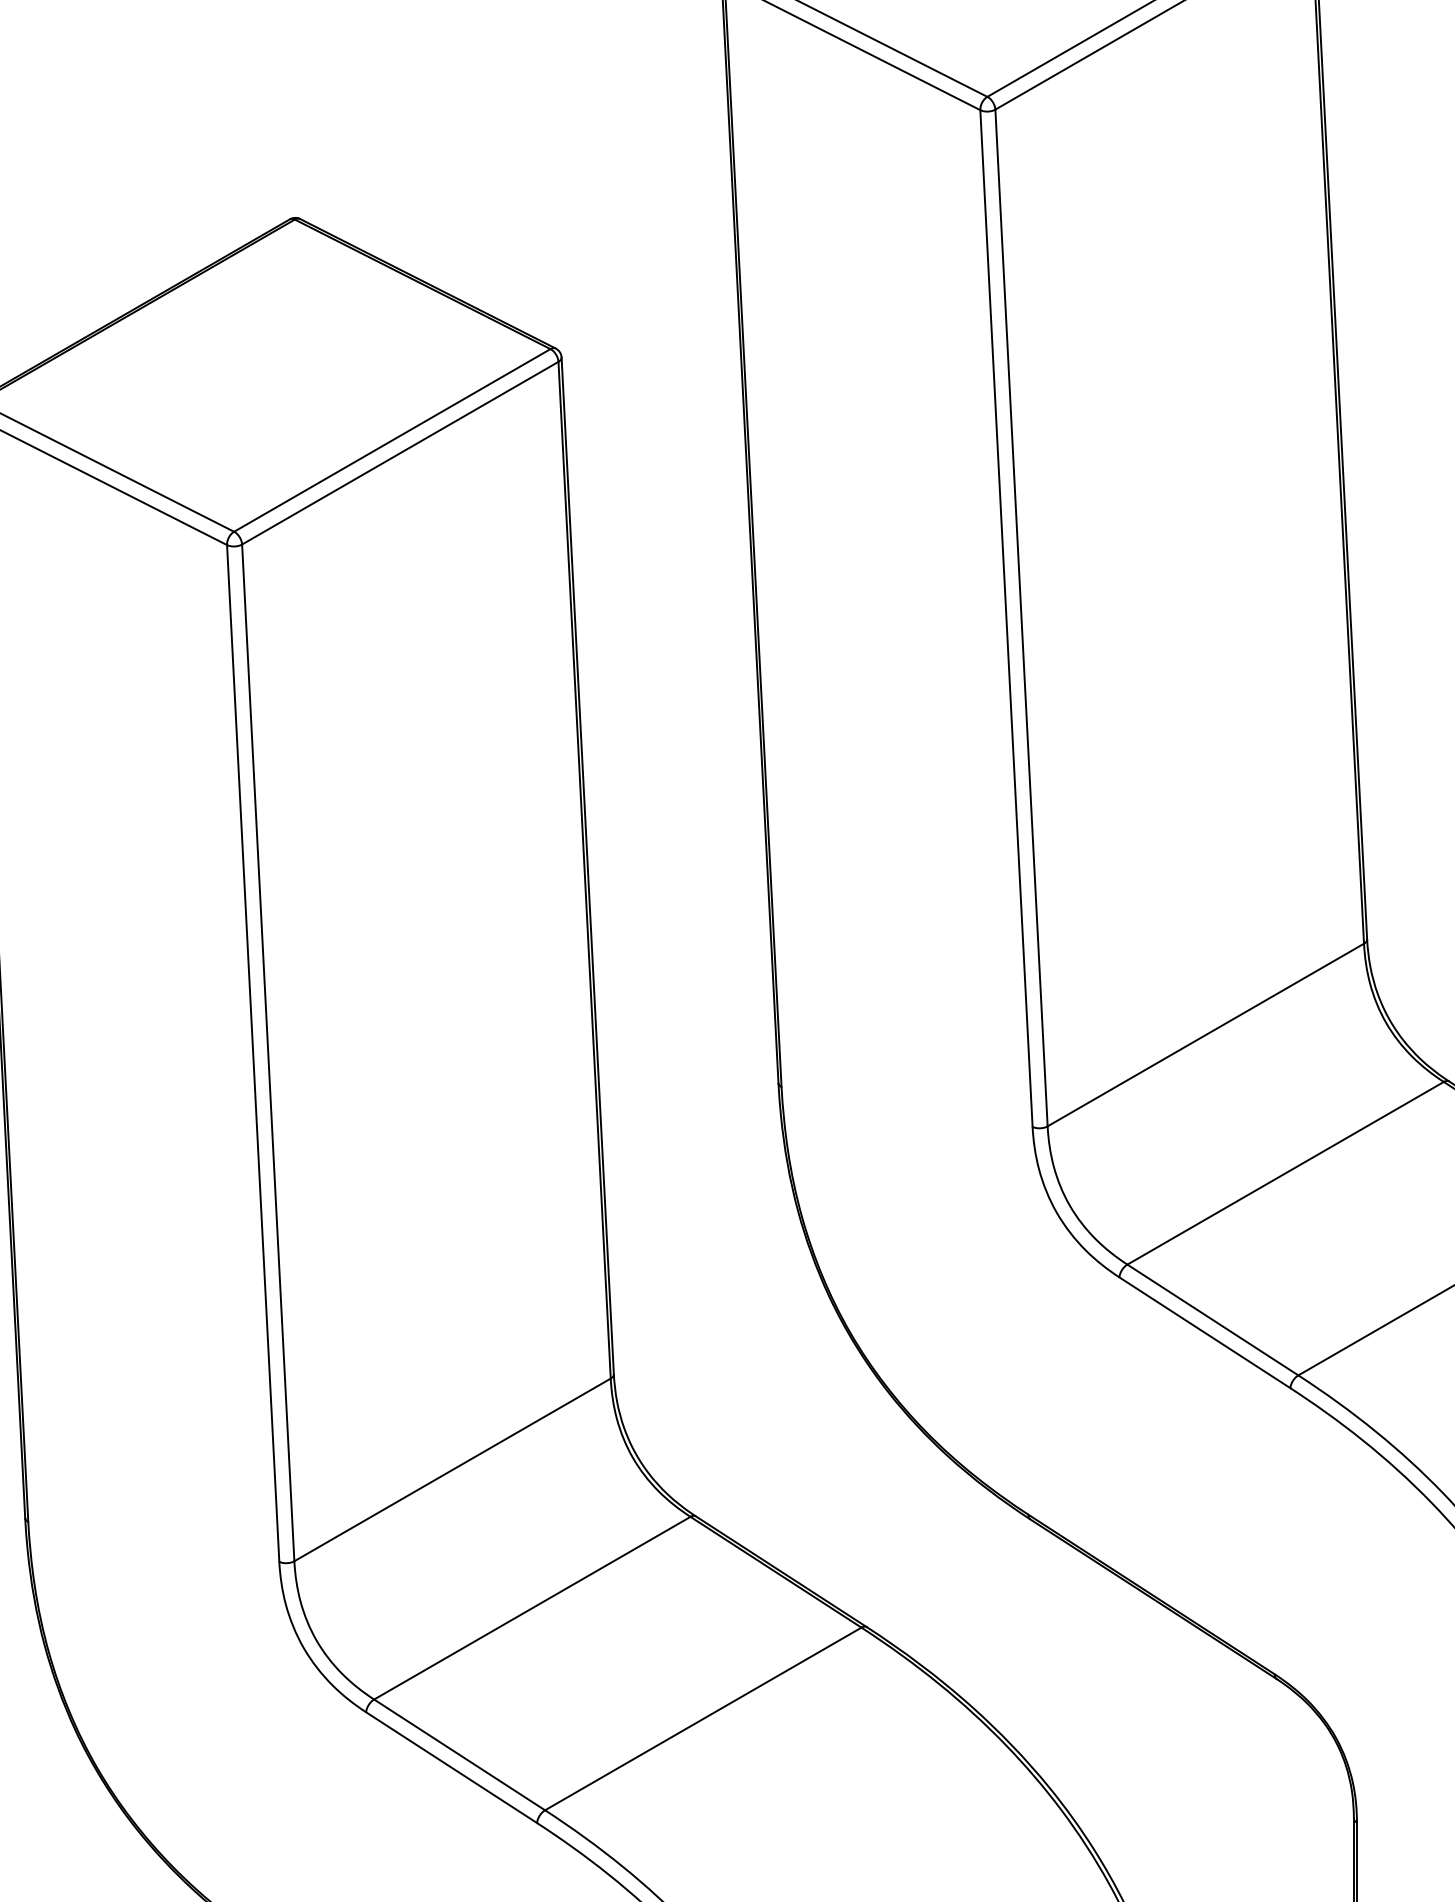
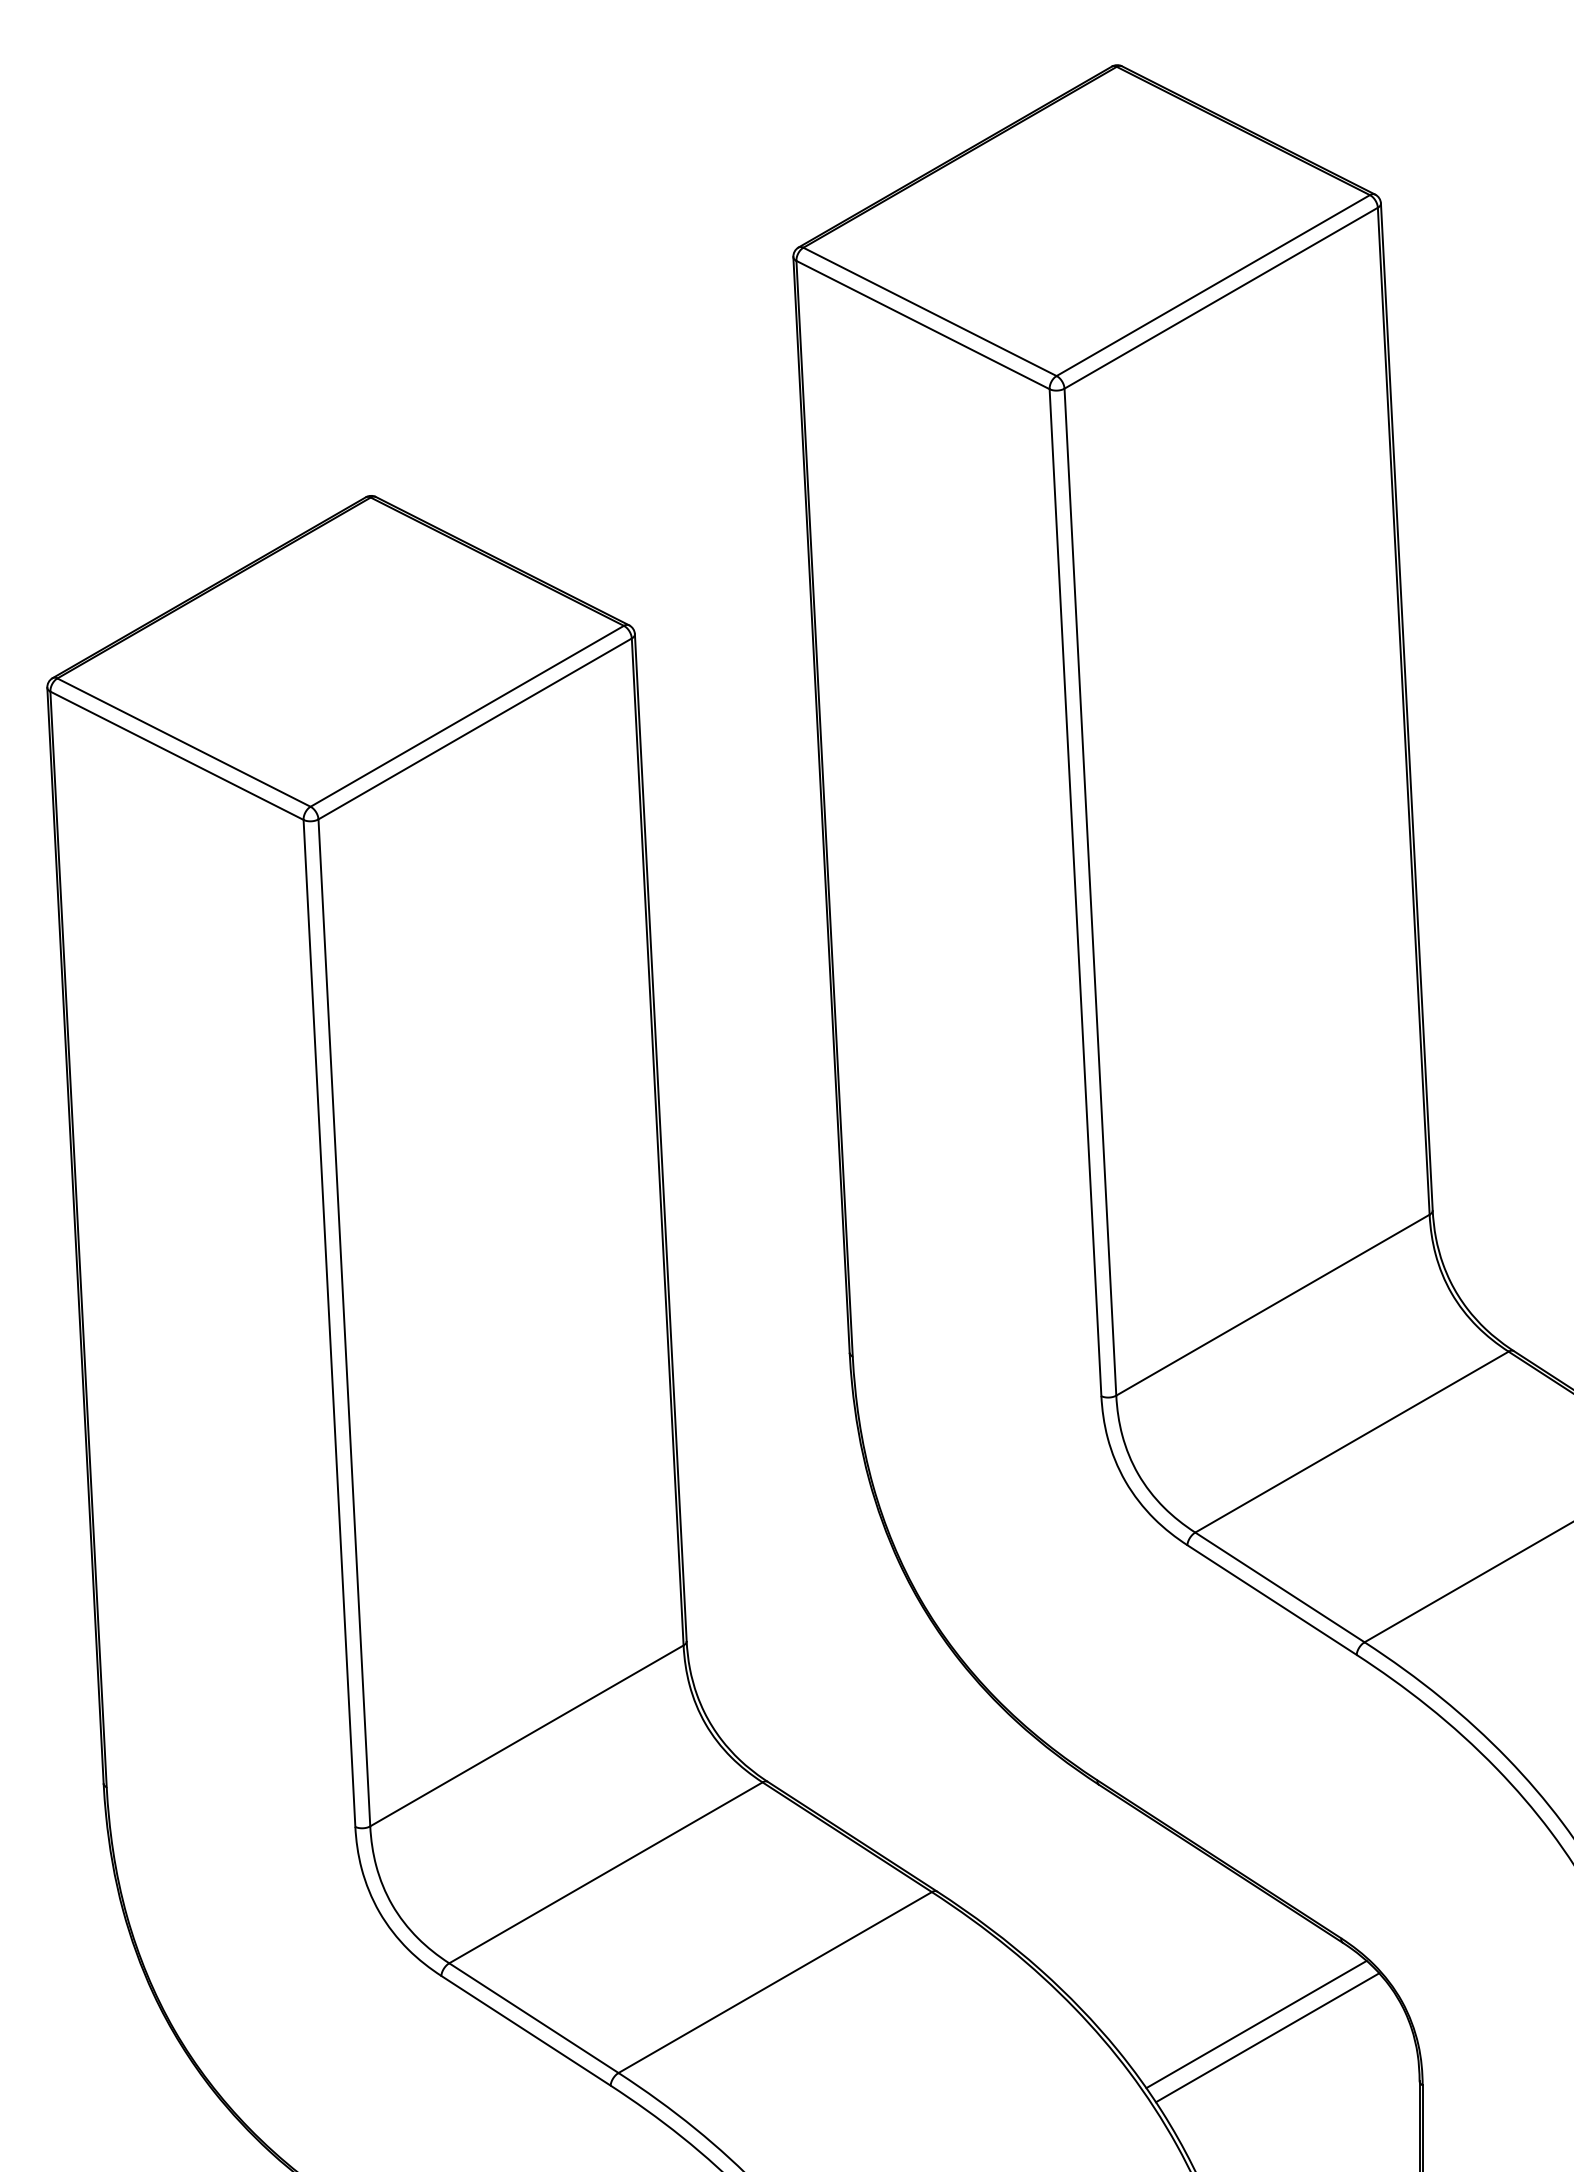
line: (1189, 1761) -> (1256, 2024), added
line: (1200, 1774) -> (1267, 2037), added

